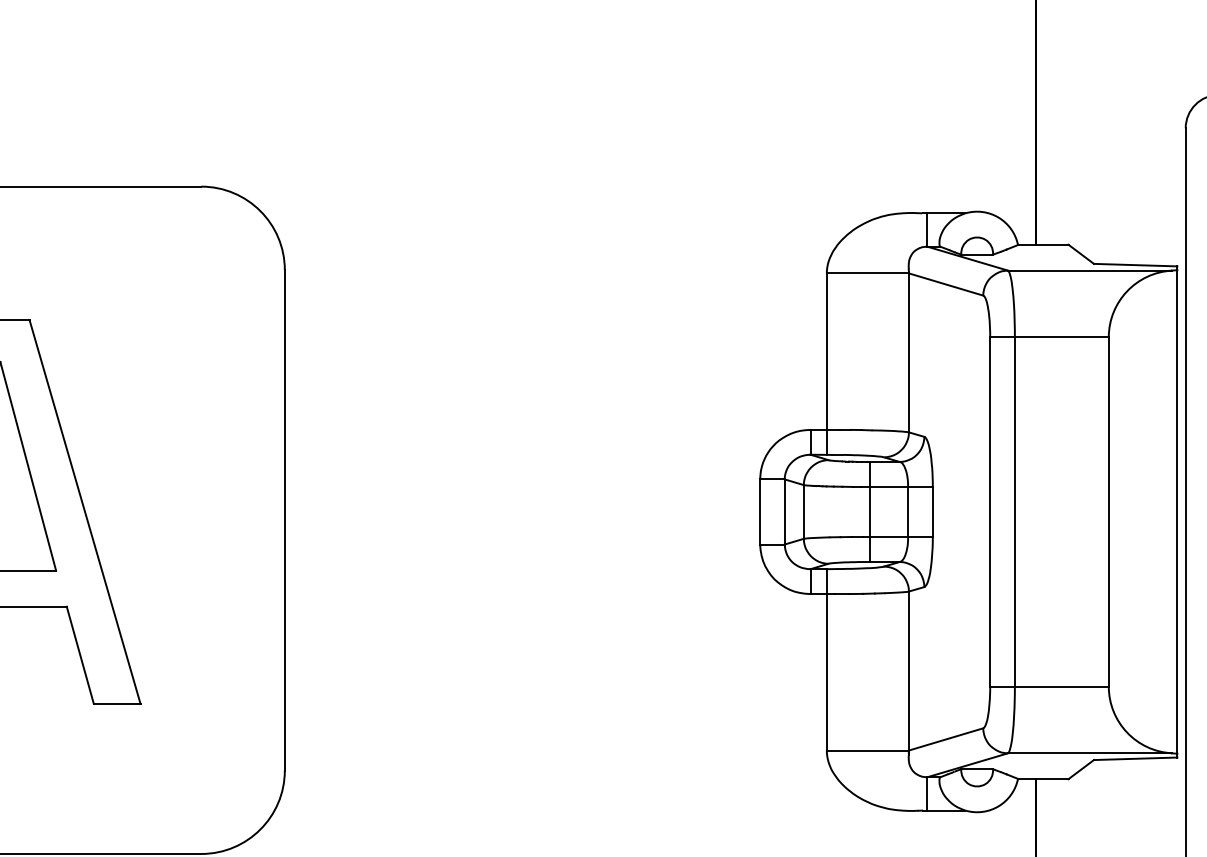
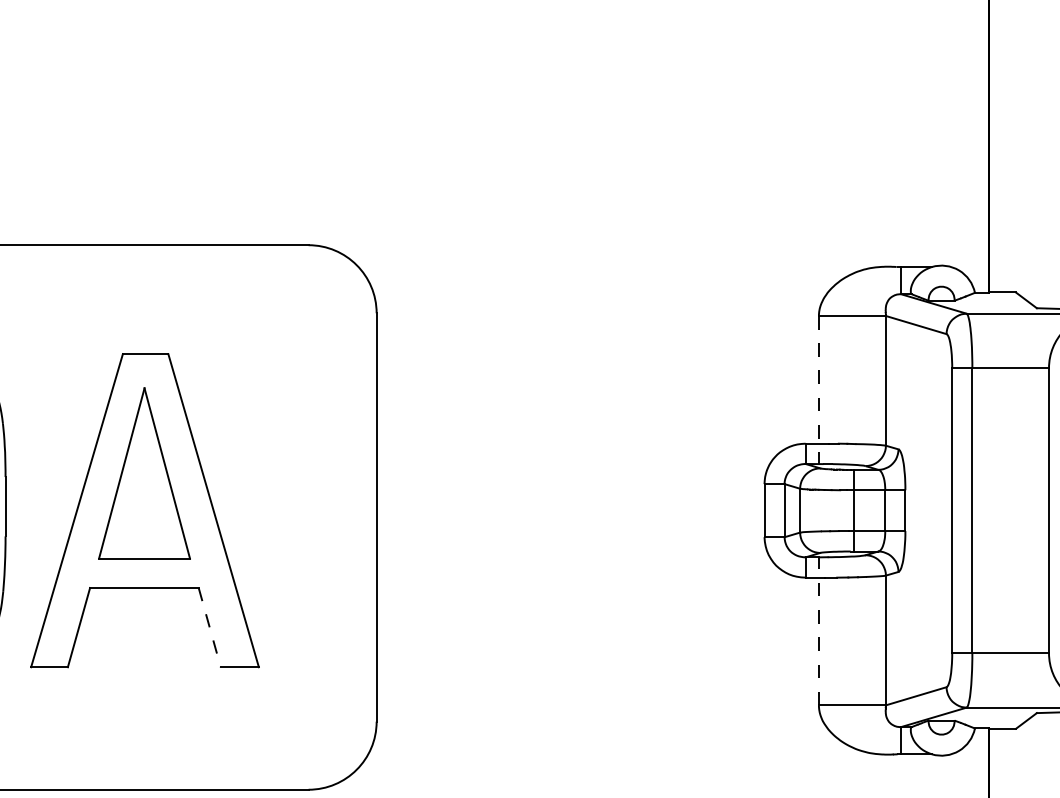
line: (826, 363) -> (818, 389), solid -> dashed
line: (79, 656) -> (209, 628), solid -> dashed
line: (826, 660) -> (818, 631), solid -> dashed

